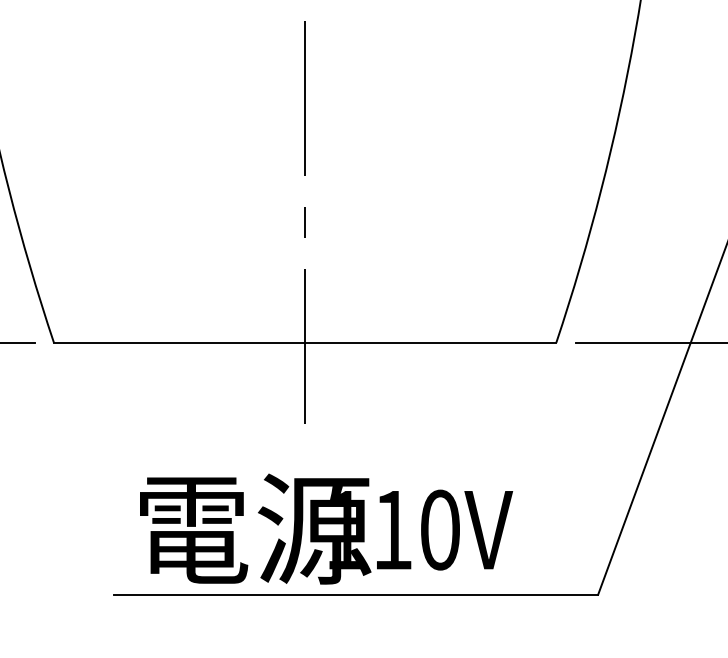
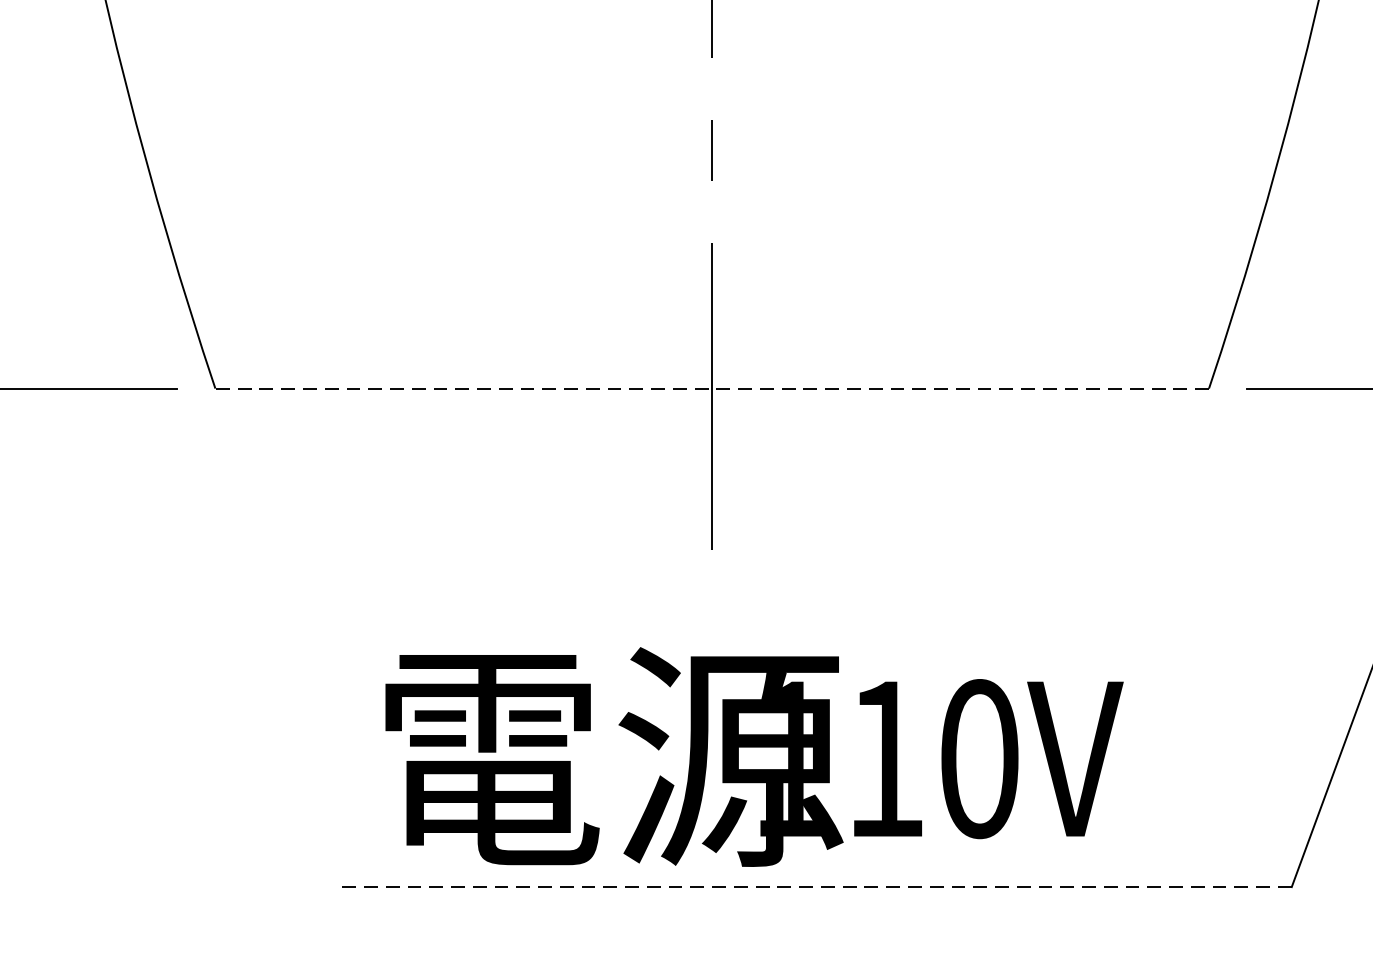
line: (304, 342) -> (710, 387), solid -> dashed
line: (355, 594) -> (811, 886), solid -> dashed

